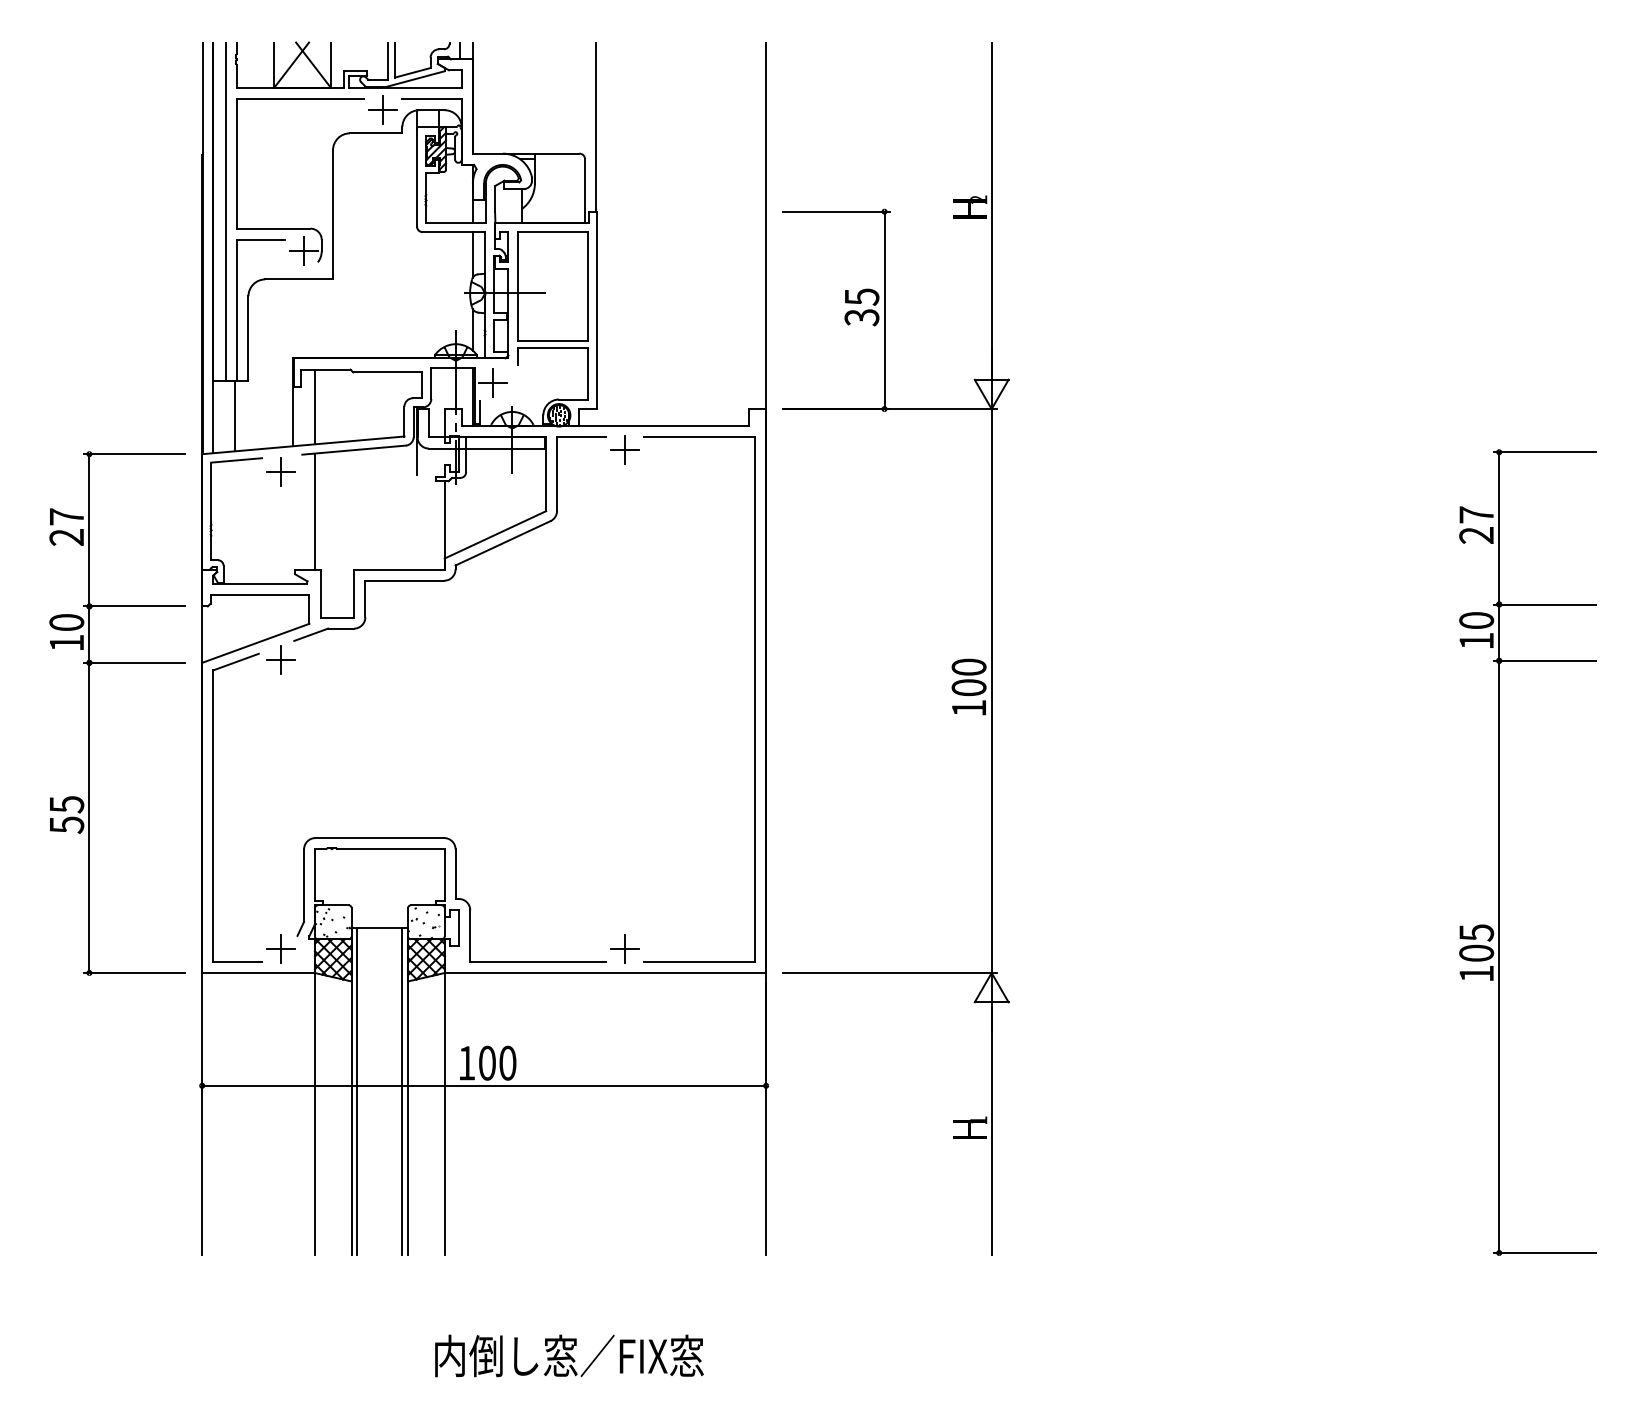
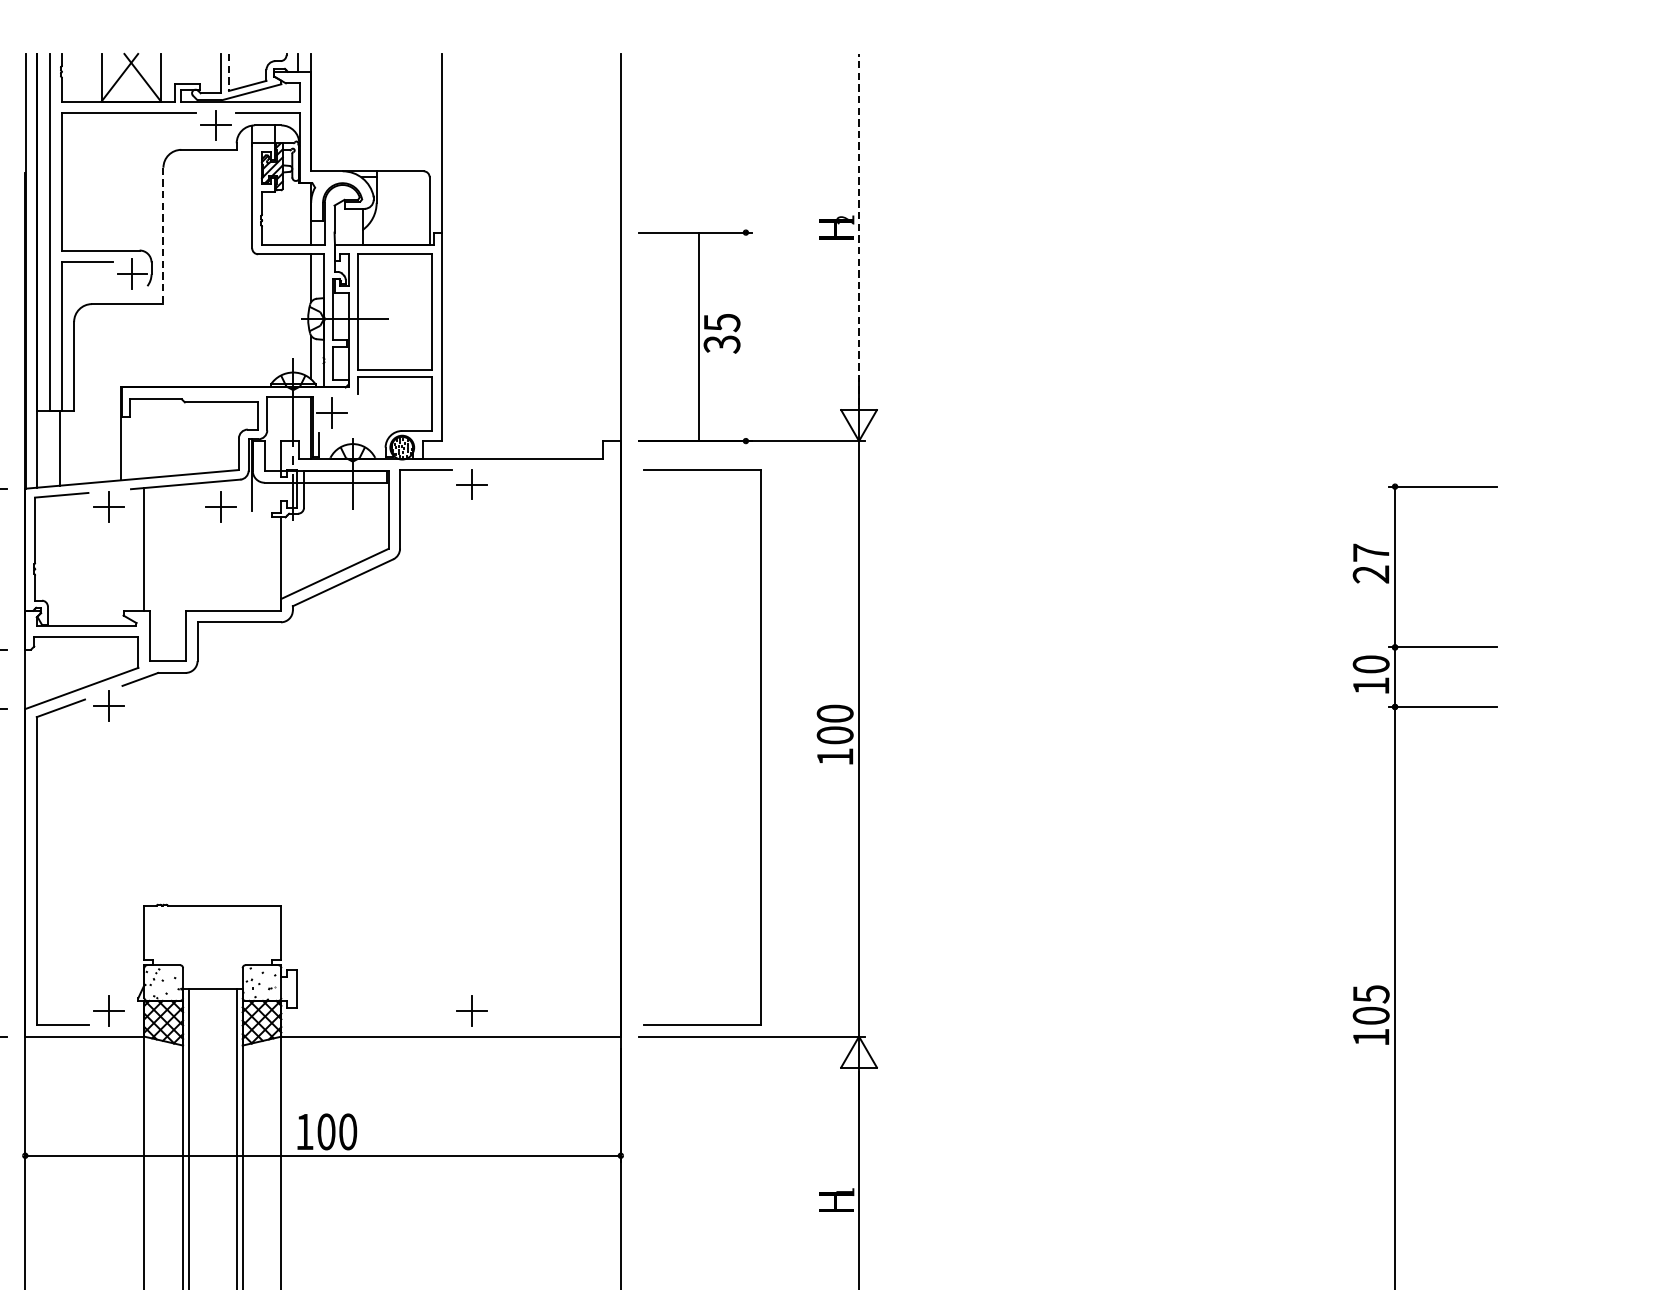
line: (395, 60) -> (229, 72), solid -> dashed
line: (991, 208) -> (858, 229), solid -> dashed
line: (333, 214) -> (163, 235), solid -> dashed
line: (884, 310) -> (699, 336), moved
line: (314, 406) -> (143, 438), removed
part: (386, 471) -> (219, 506), added
part: (754, 699) -> (760, 747), moved
part: (451, 899) -> (288, 958), removed

